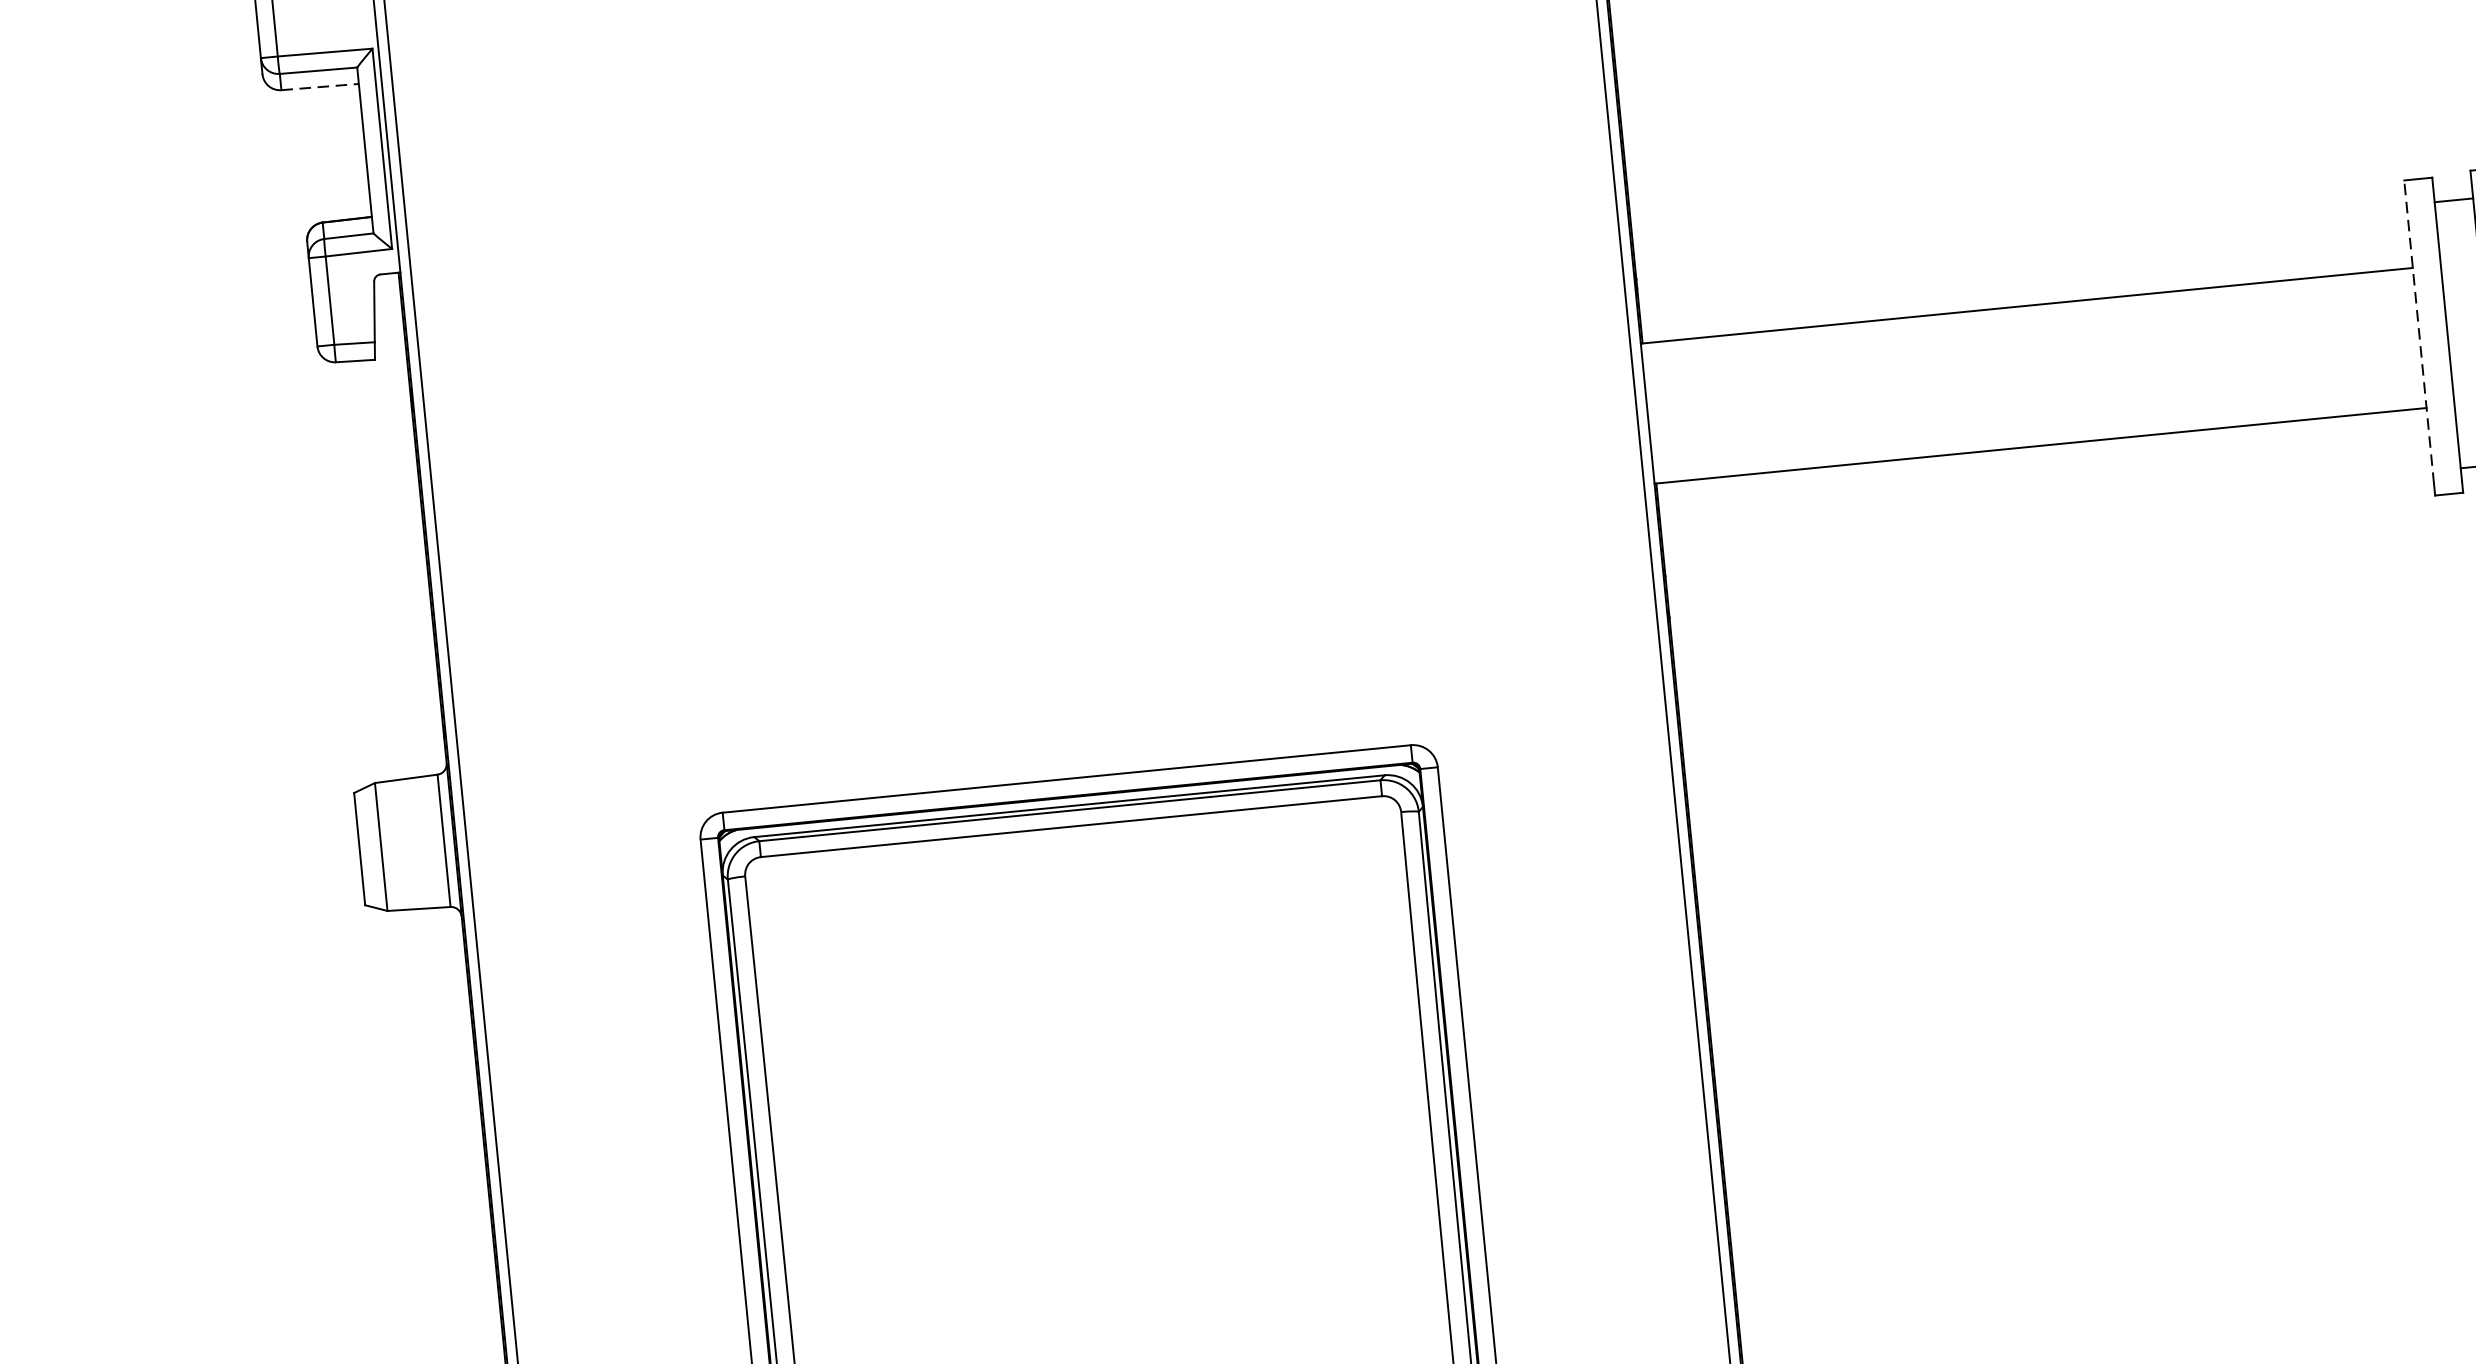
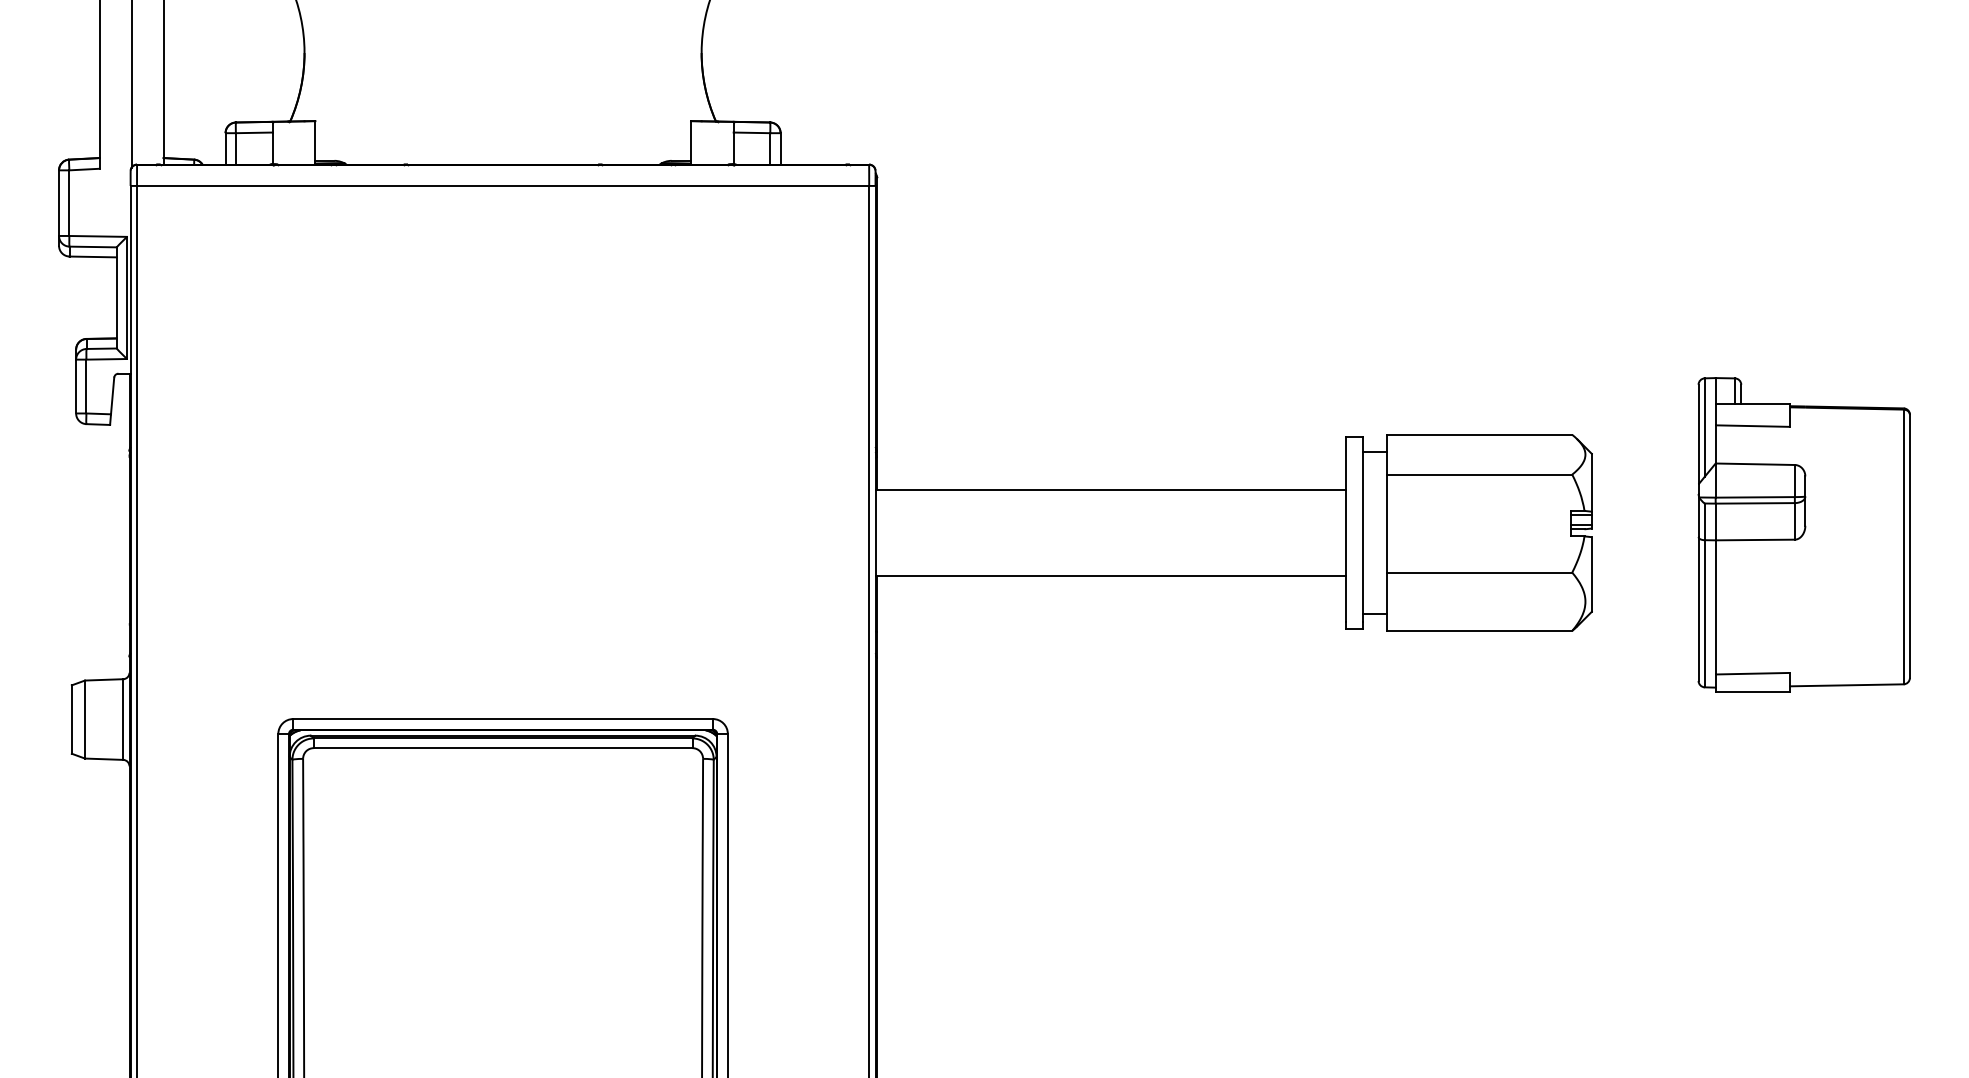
line: (320, 86) -> (93, 256), dashed -> solid
line: (2419, 332) -> (1346, 529), dashed -> solid

